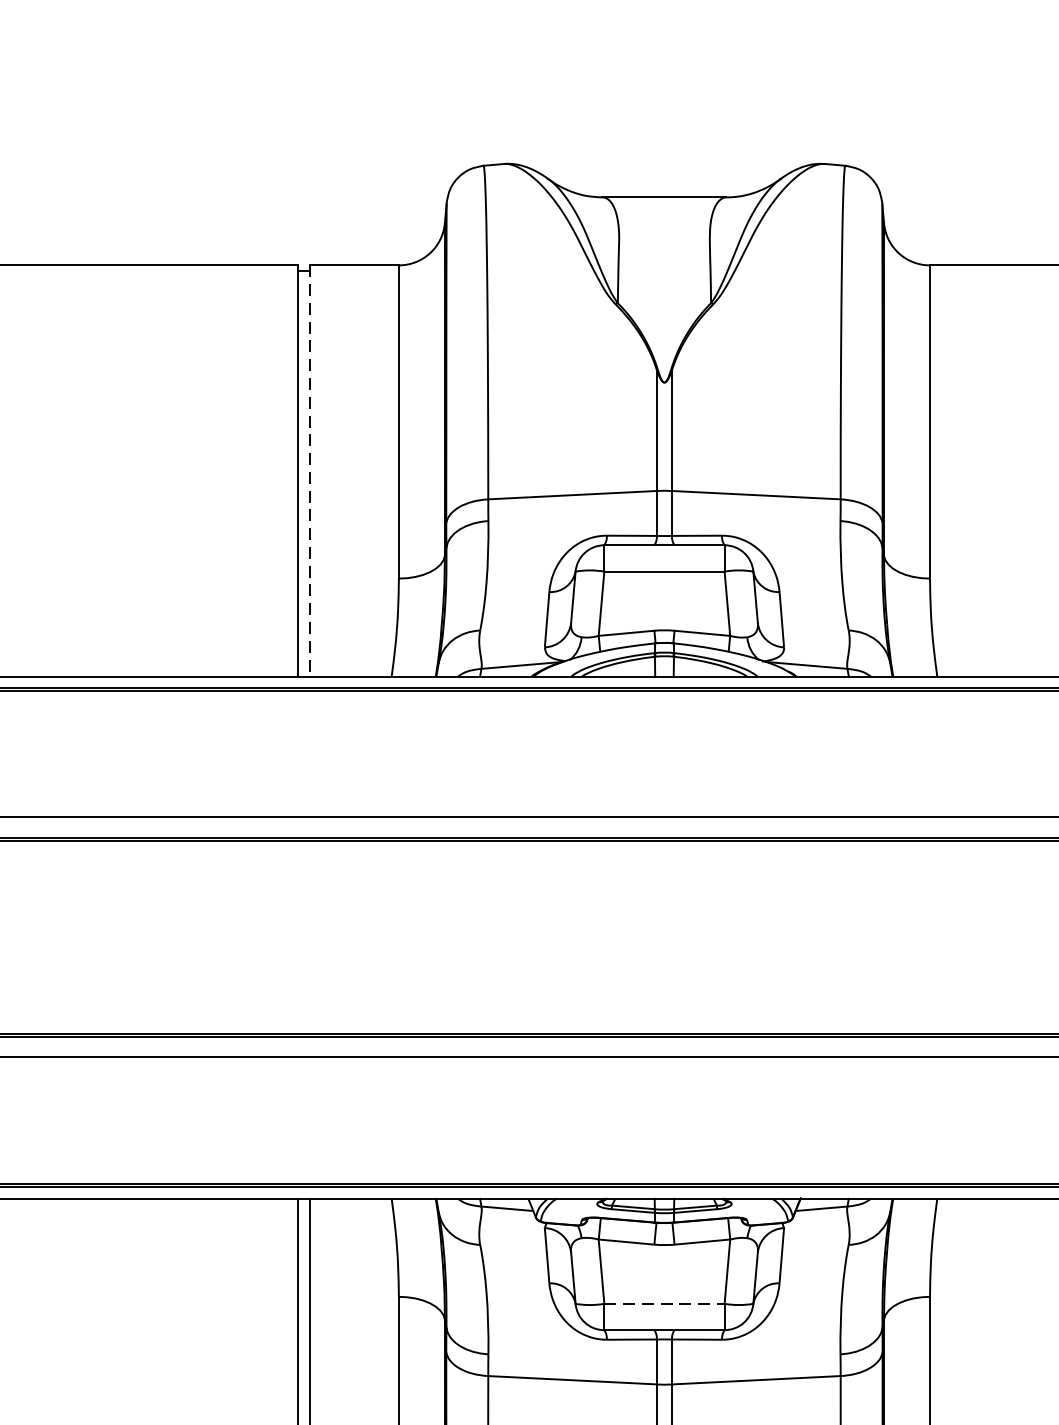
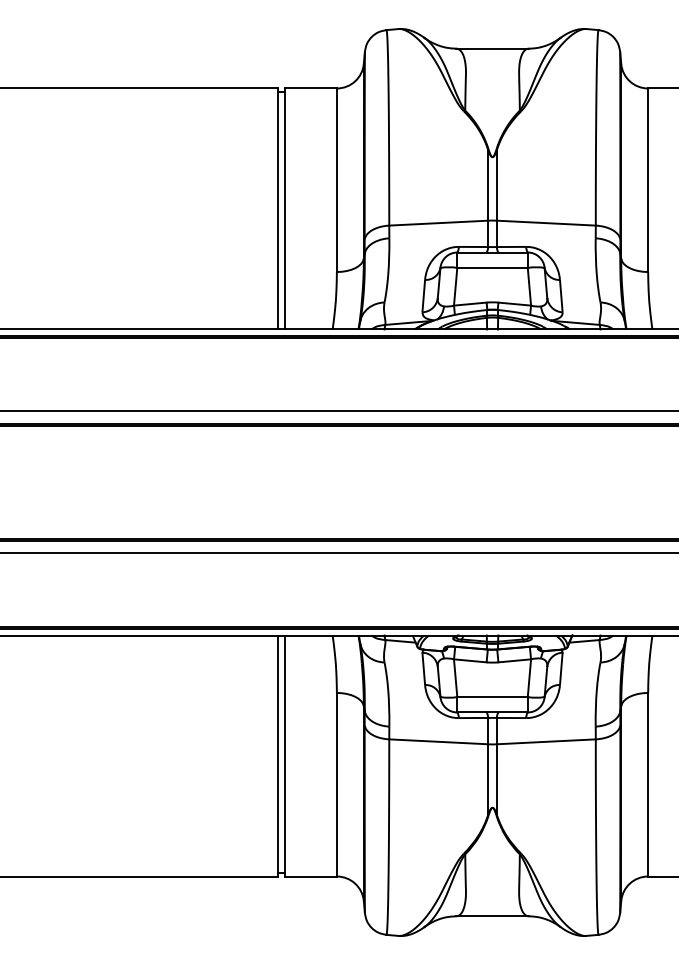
line: (309, 471) -> (284, 209), dashed -> solid
line: (666, 1304) -> (493, 697), dashed -> solid

